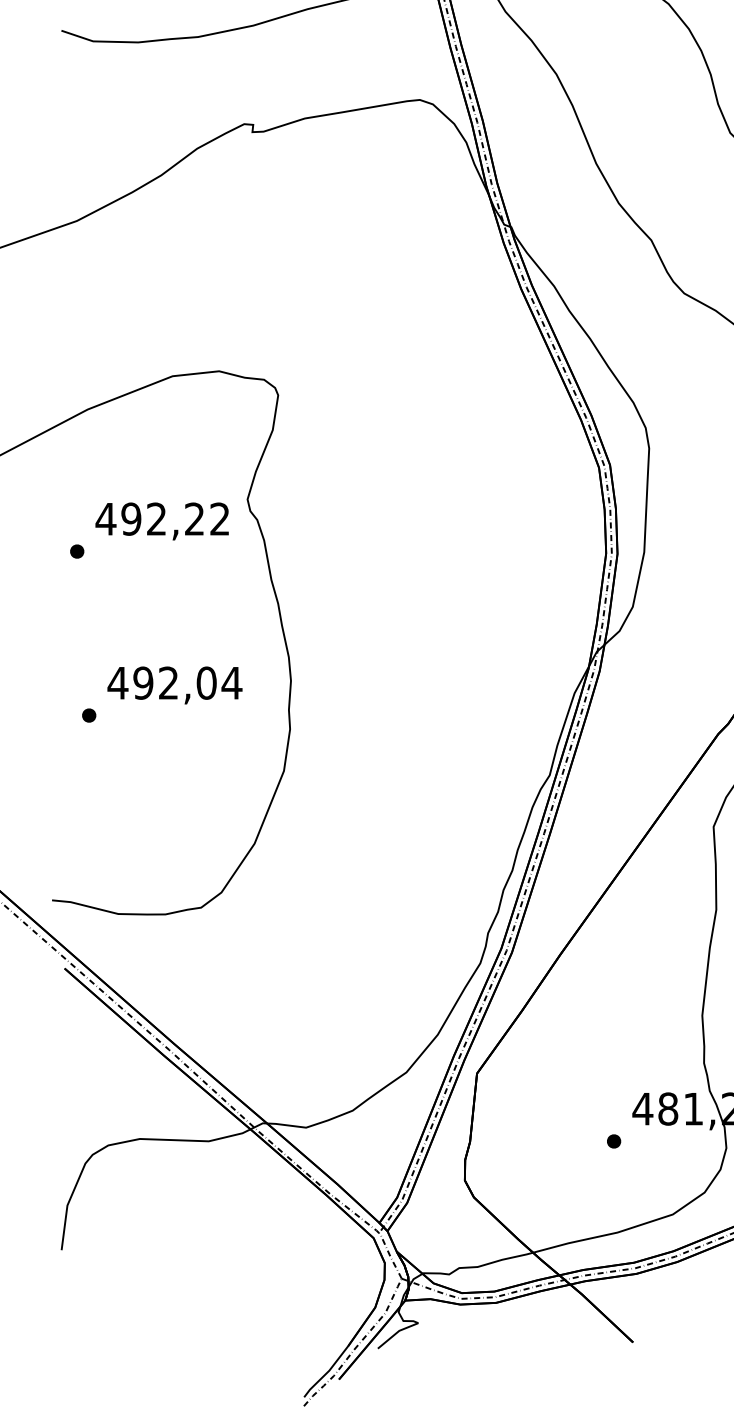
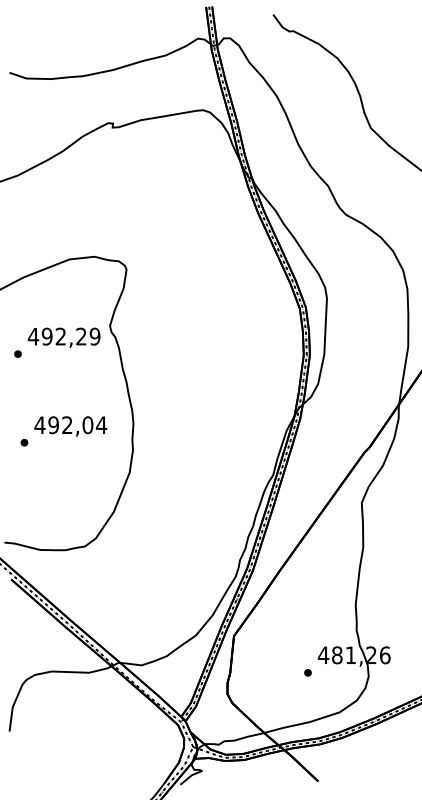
text: (218, 518) -> (94, 336), 492,22 -> 492,29

